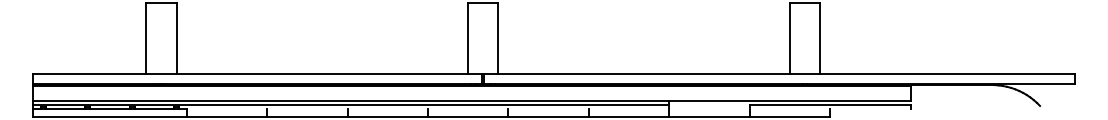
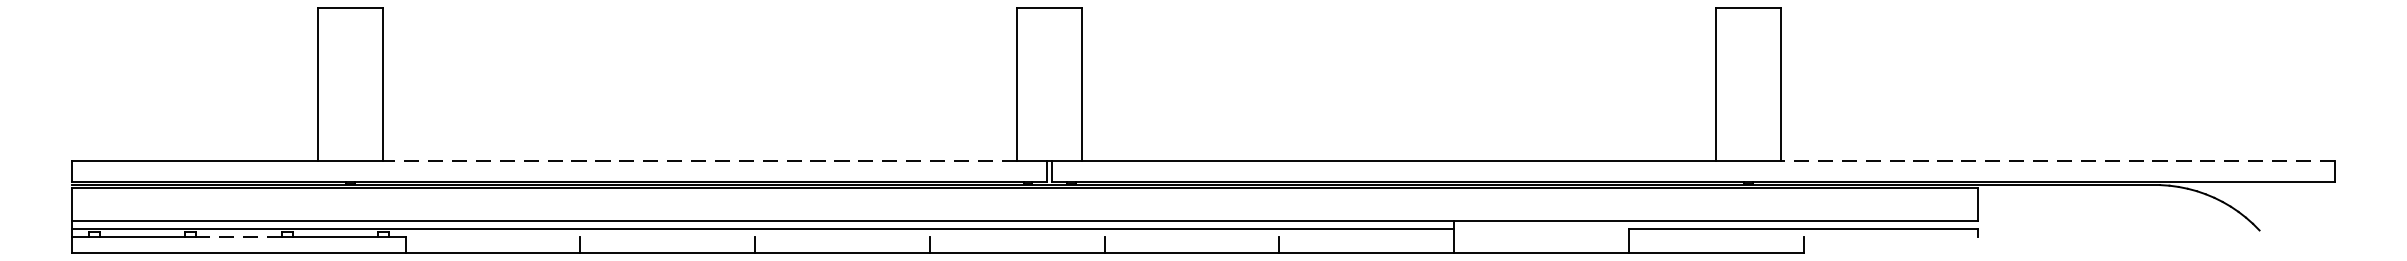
line: (322, 73) -> (700, 159), solid -> dashed
line: (946, 73) -> (2056, 159), solid -> dashed
line: (110, 109) -> (239, 238), solid -> dashed

